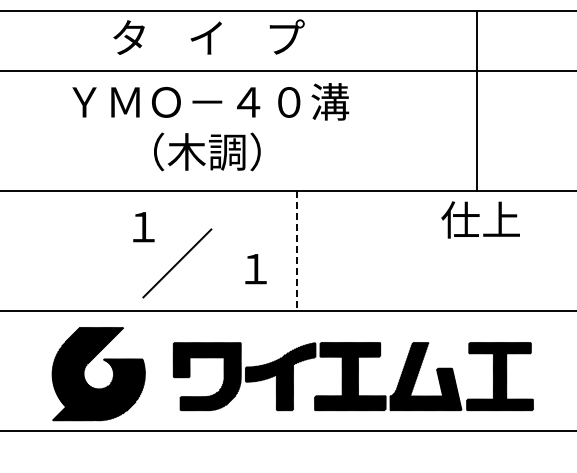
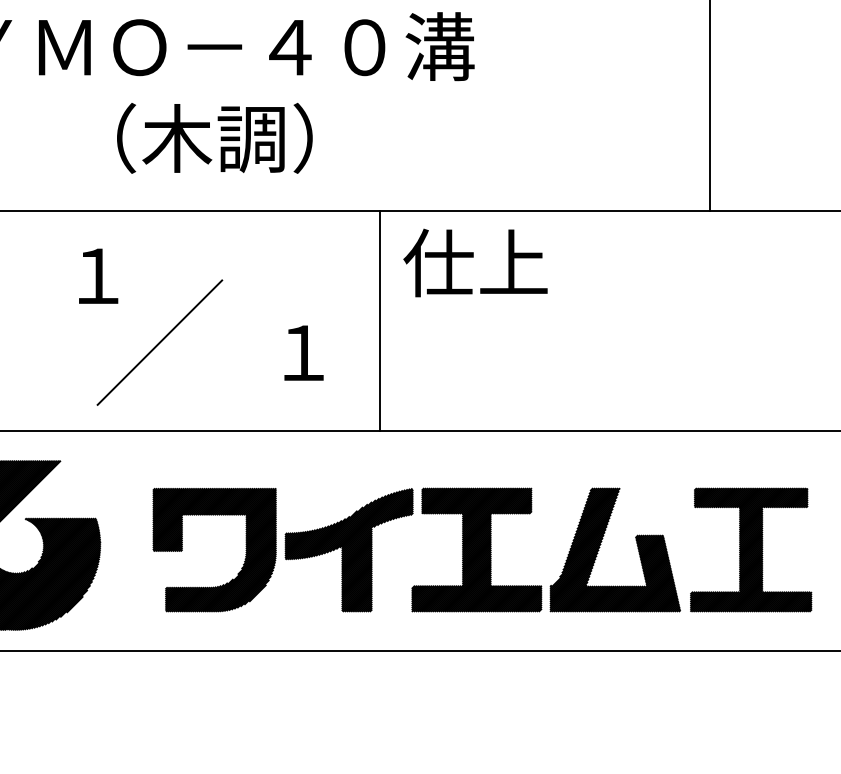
text: (480, 219) -> (475, 262), moved
line: (297, 251) -> (380, 320), dashed -> solid

